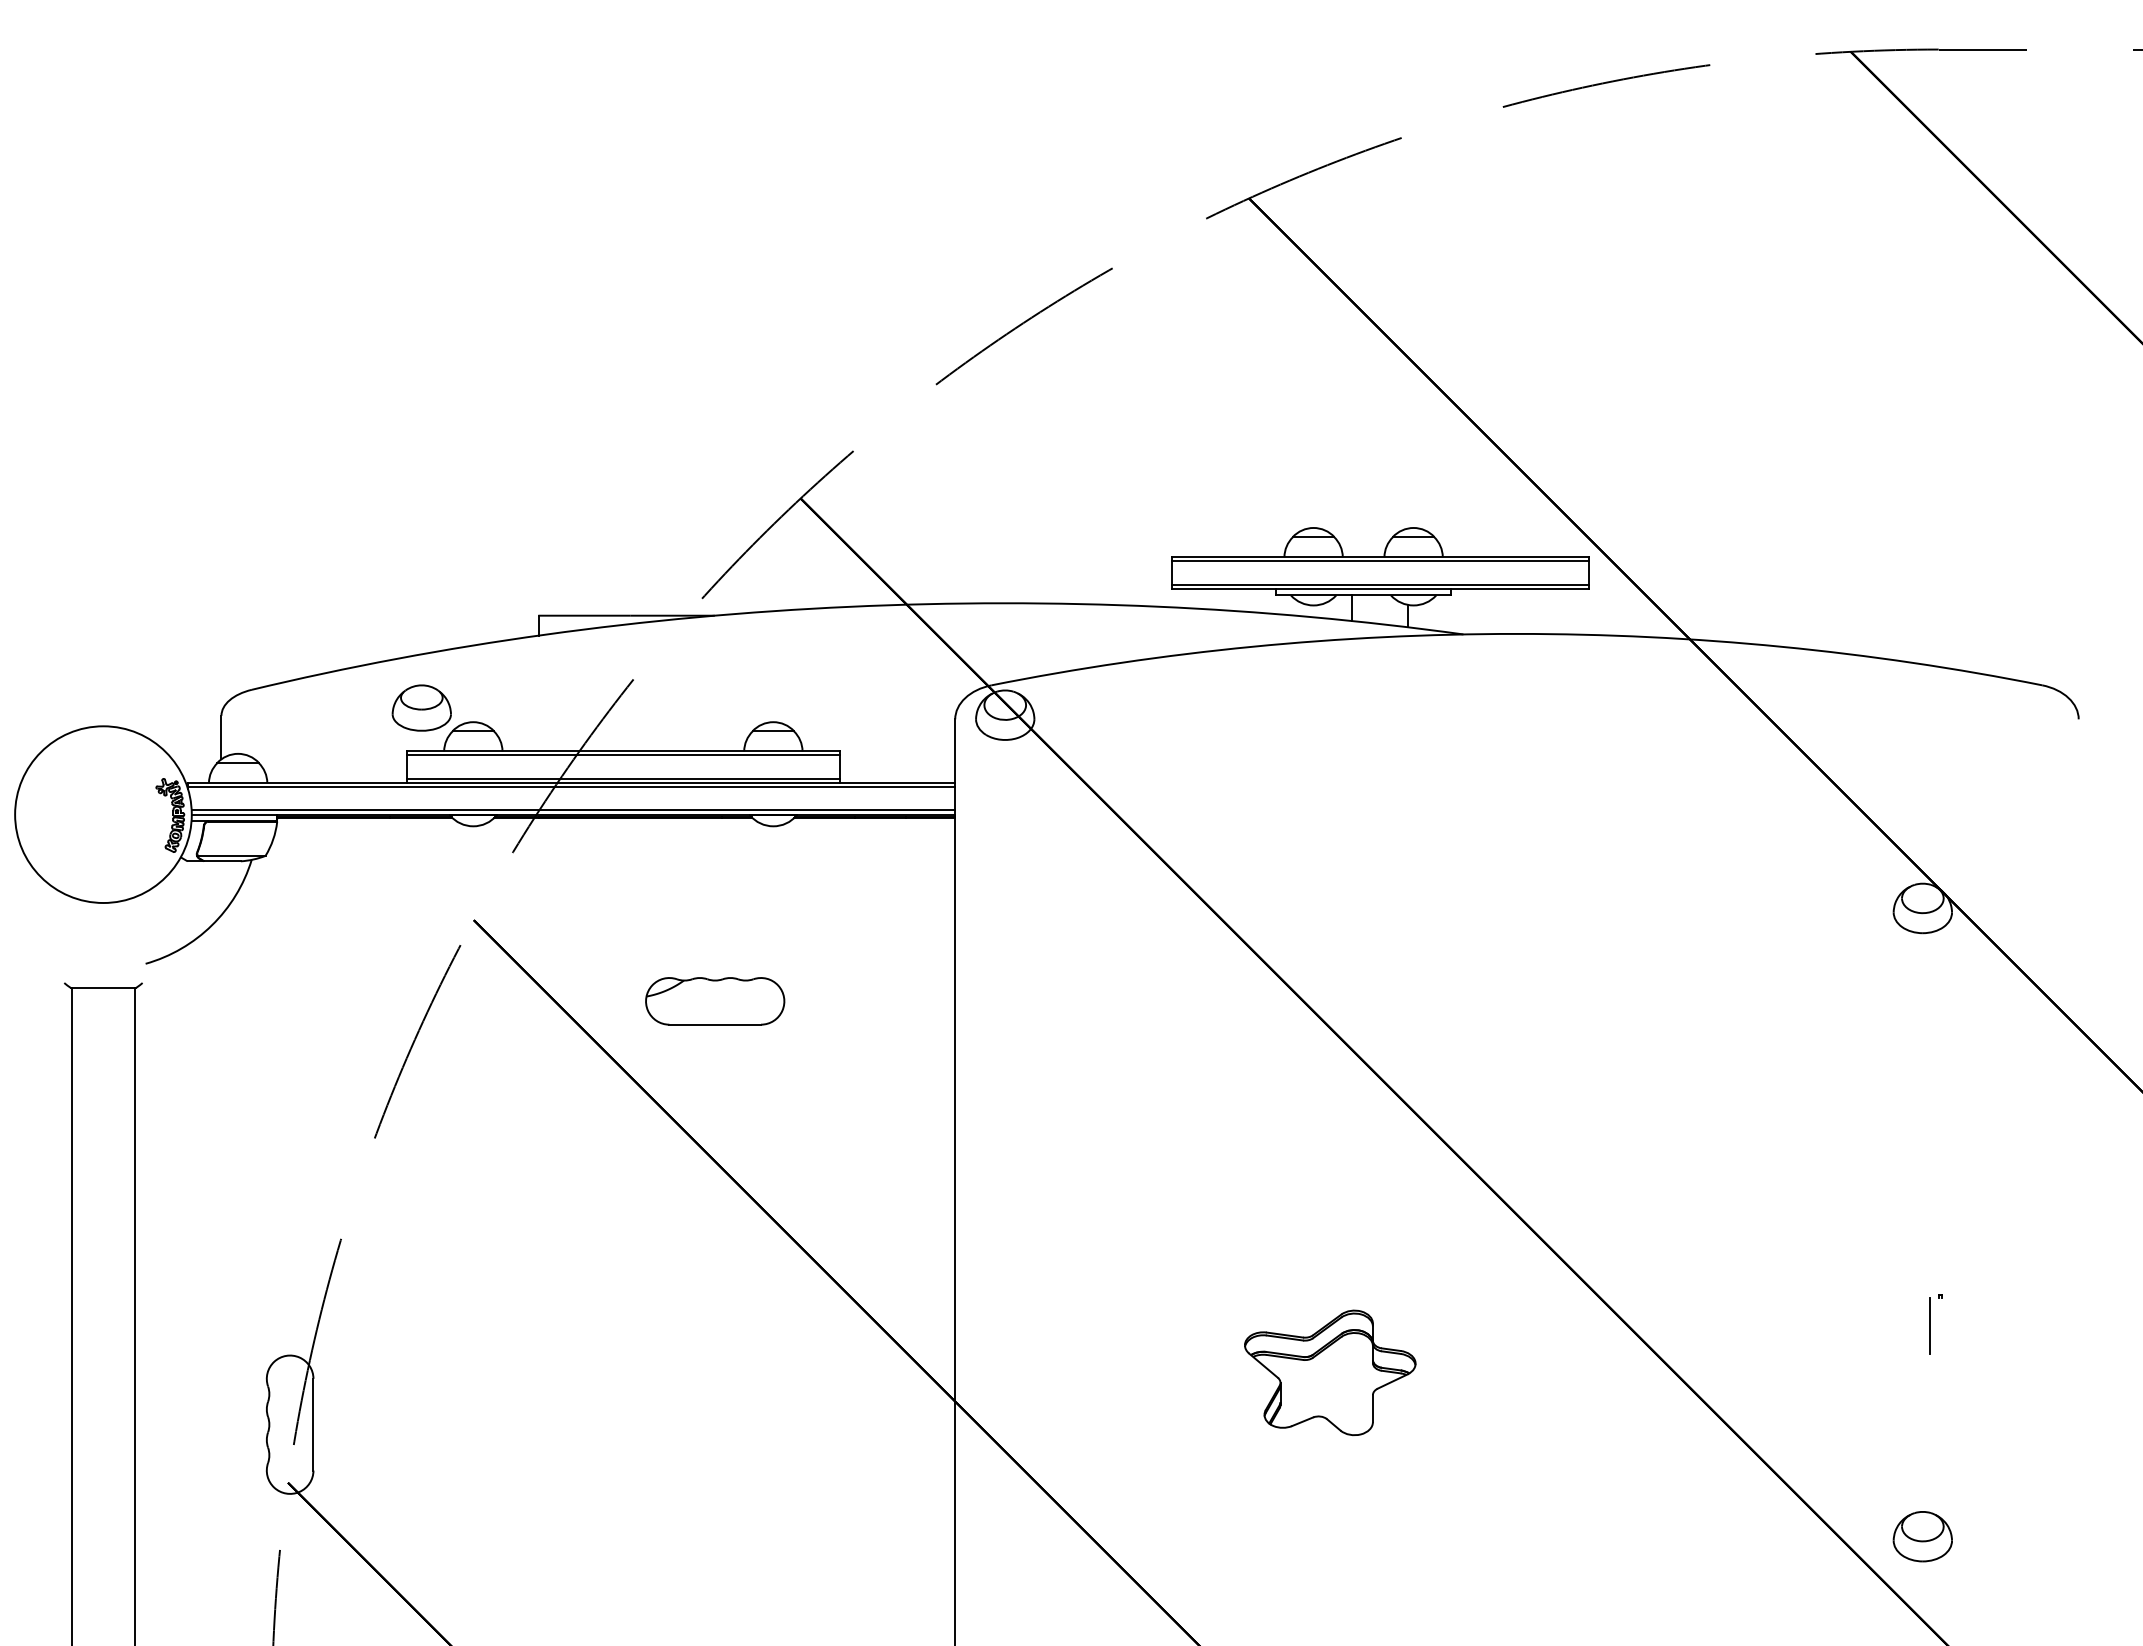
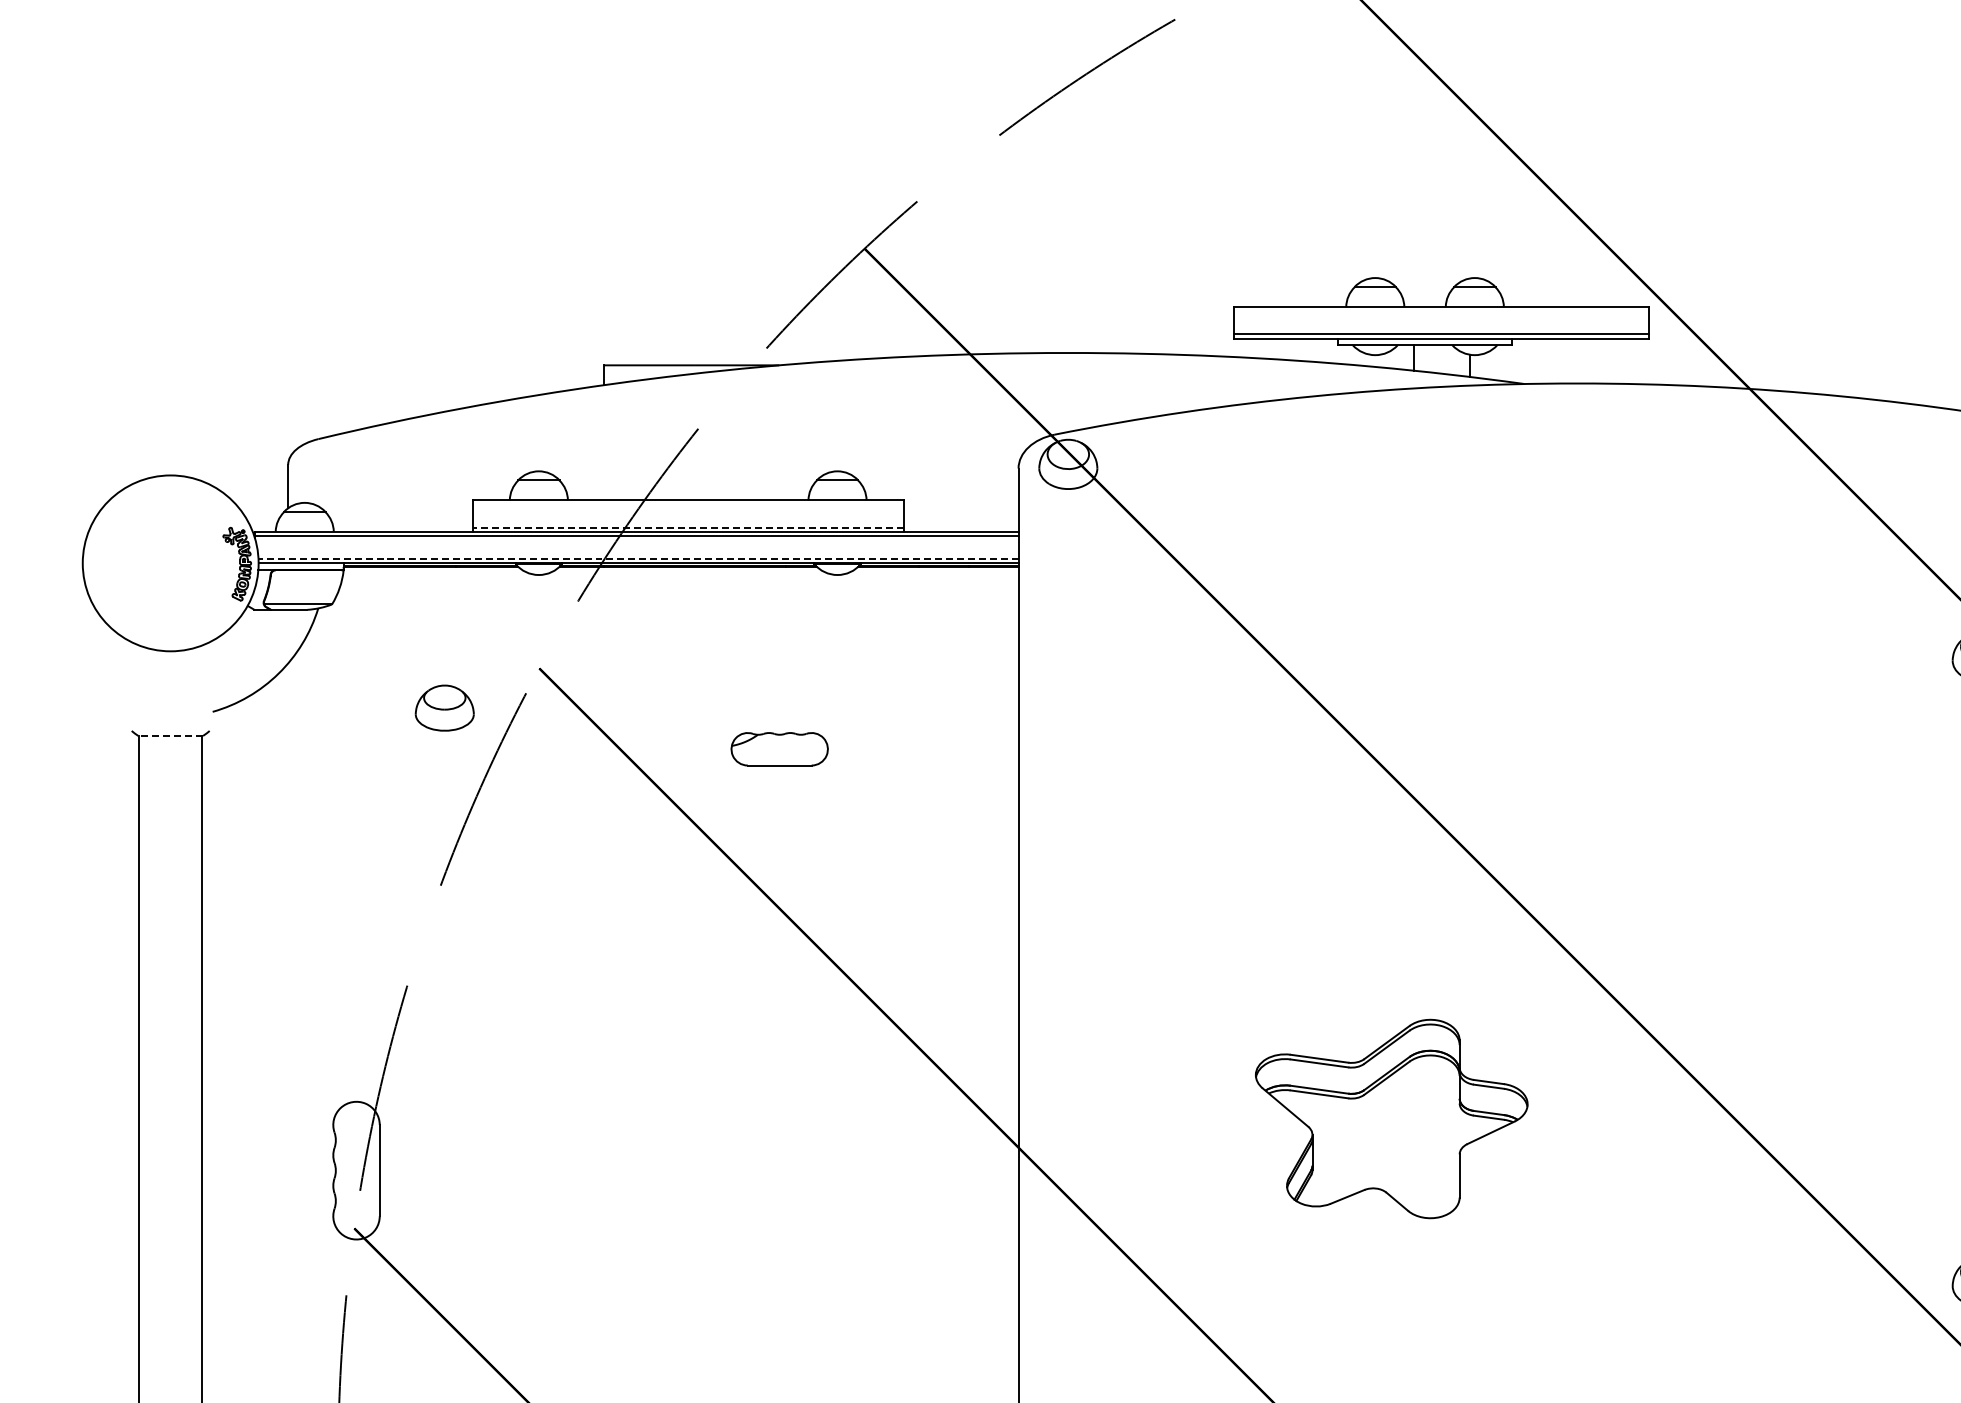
line: (1379, 561) -> (1440, 311), removed
part: (421, 707) -> (444, 707), moved
line: (623, 755) -> (688, 504), removed
line: (623, 778) -> (688, 527), solid -> dashed
line: (573, 810) -> (638, 559), solid -> dashed
line: (103, 988) -> (170, 736), solid -> dashed
part: (715, 1001) -> (779, 749), size x0.7
part: (1330, 1372) -> (1392, 1118), size x1.6

